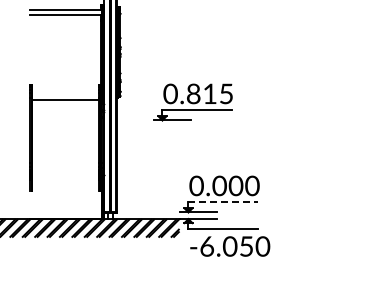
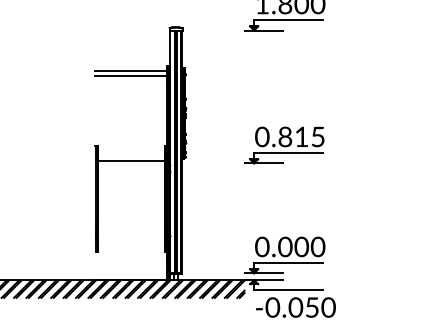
part: (192, 102) -> (284, 145), moved
line: (222, 202) -> (288, 263), dashed -> solid
text: (206, 246) -> (272, 307), -6.050 -> -0.050

